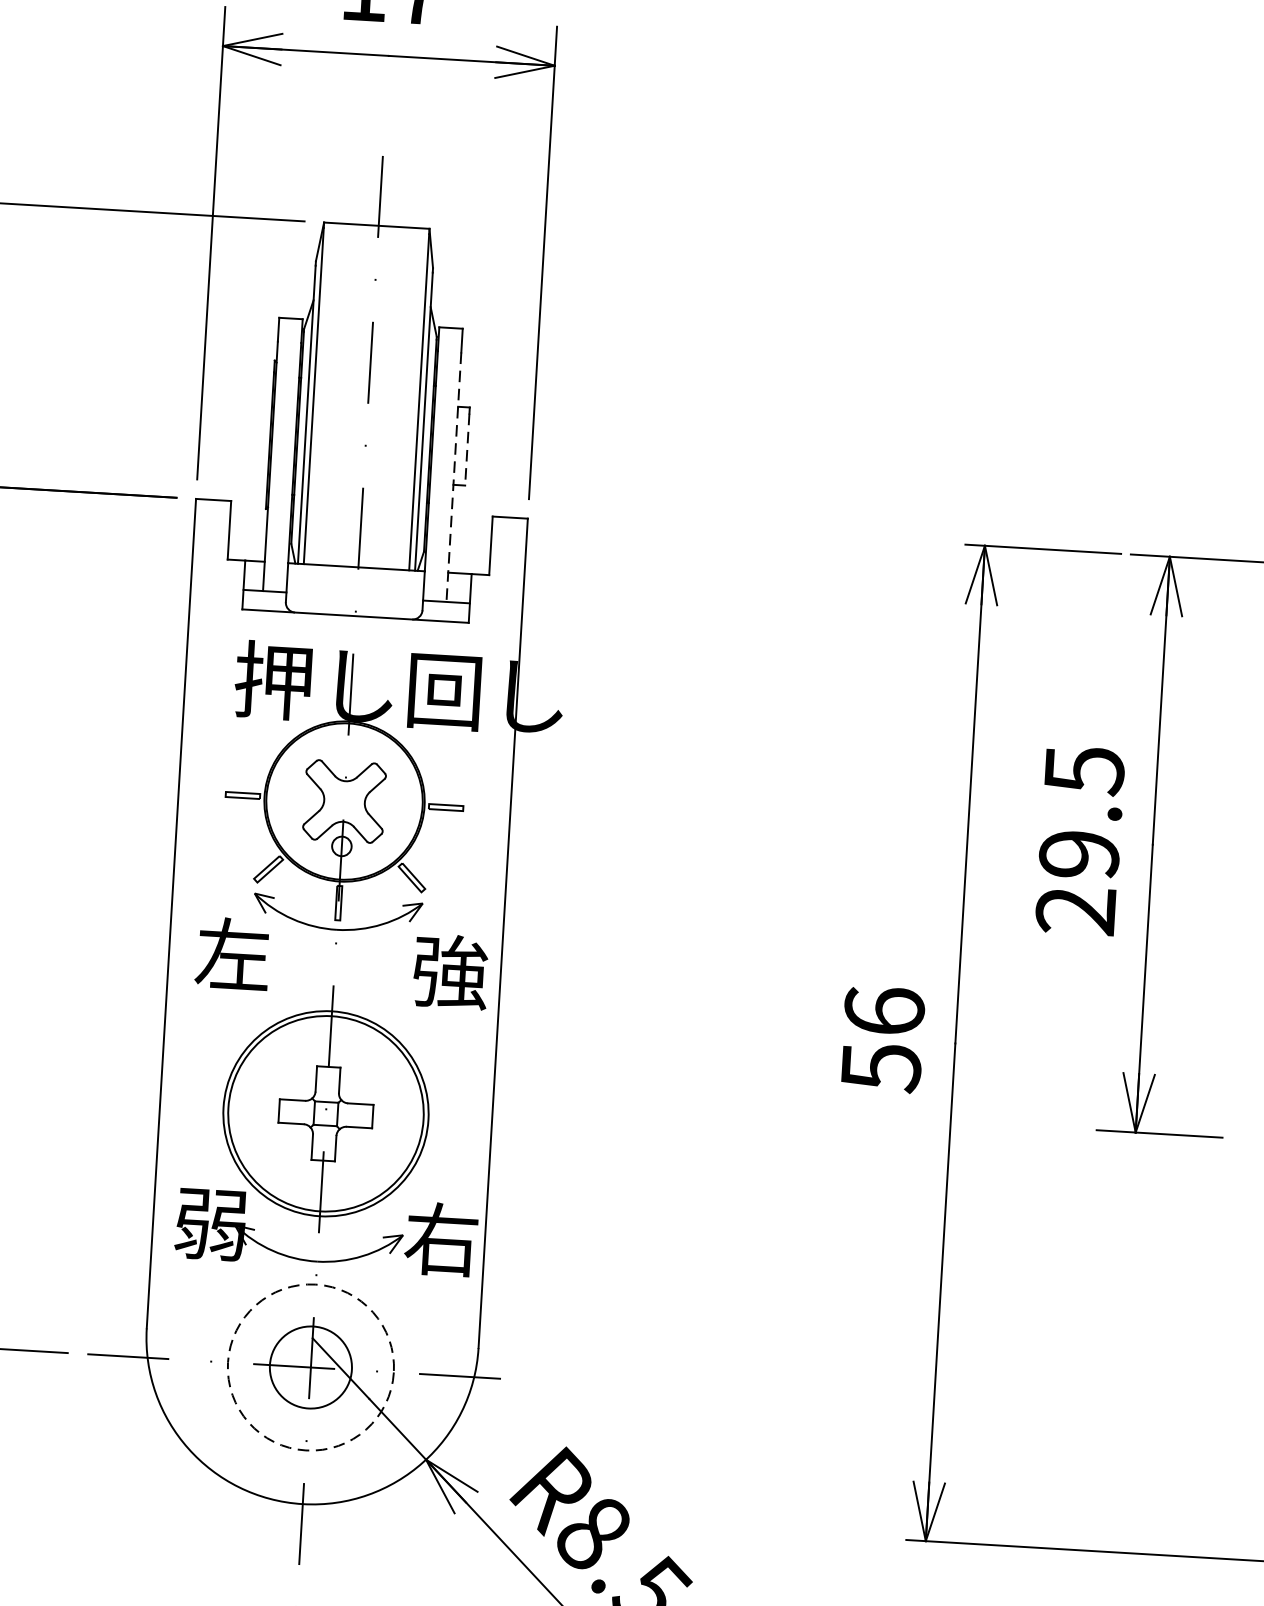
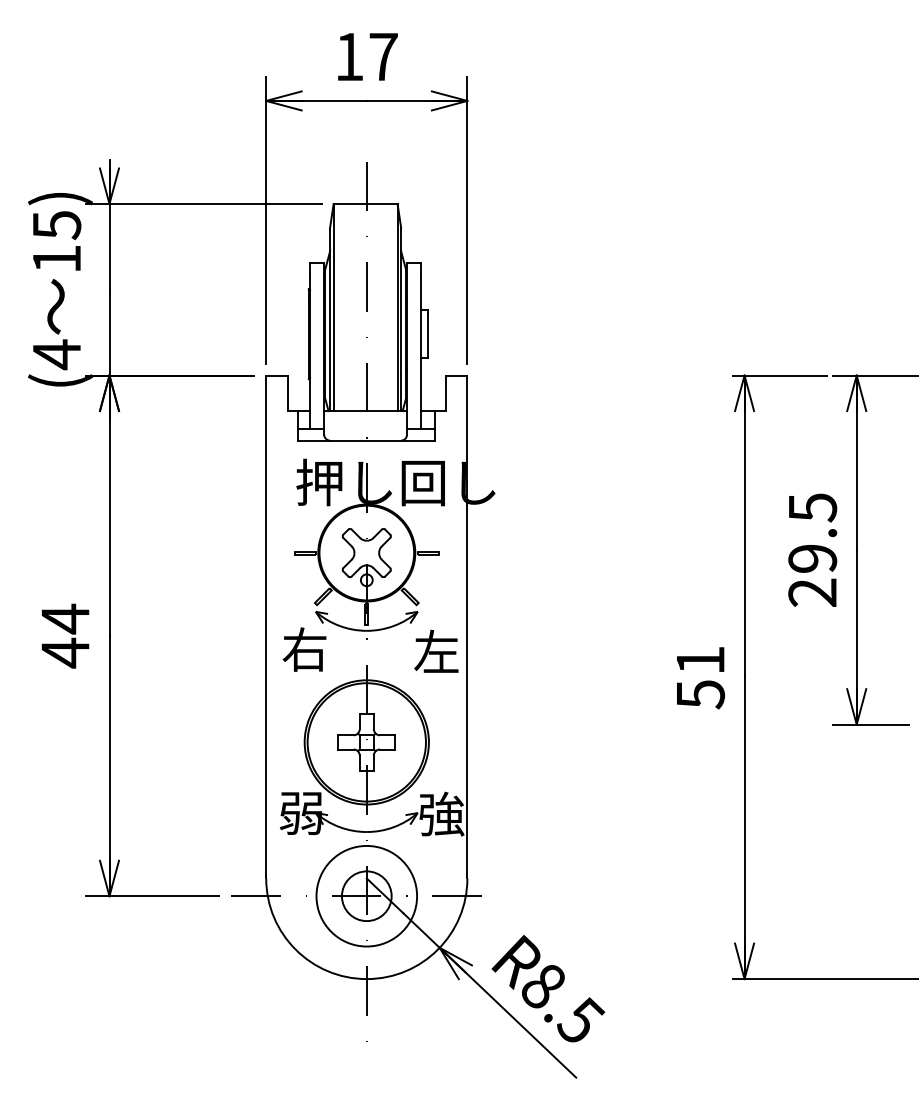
line: (467, 450) -> (428, 336), dashed -> solid
line: (454, 477) -> (421, 353), dashed -> solid
text: (232, 954) -> (304, 649), 左 -> 右
text: (449, 970) -> (436, 651), 強 -> 左
text: (884, 1009) -> (700, 659), 56 -> 51
text: (442, 1238) -> (441, 813), 右 -> 強
circle: (310, 1366) -> (366, 895), dashed -> solid

